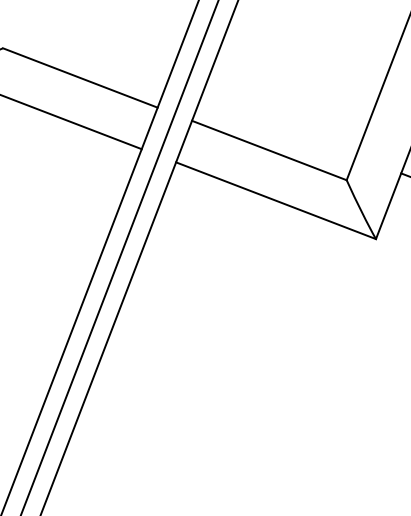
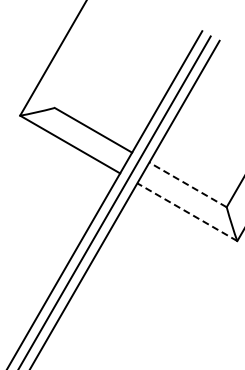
line: (270, 149) -> (188, 184), solid -> dashed
line: (276, 201) -> (187, 212), solid -> dashed

